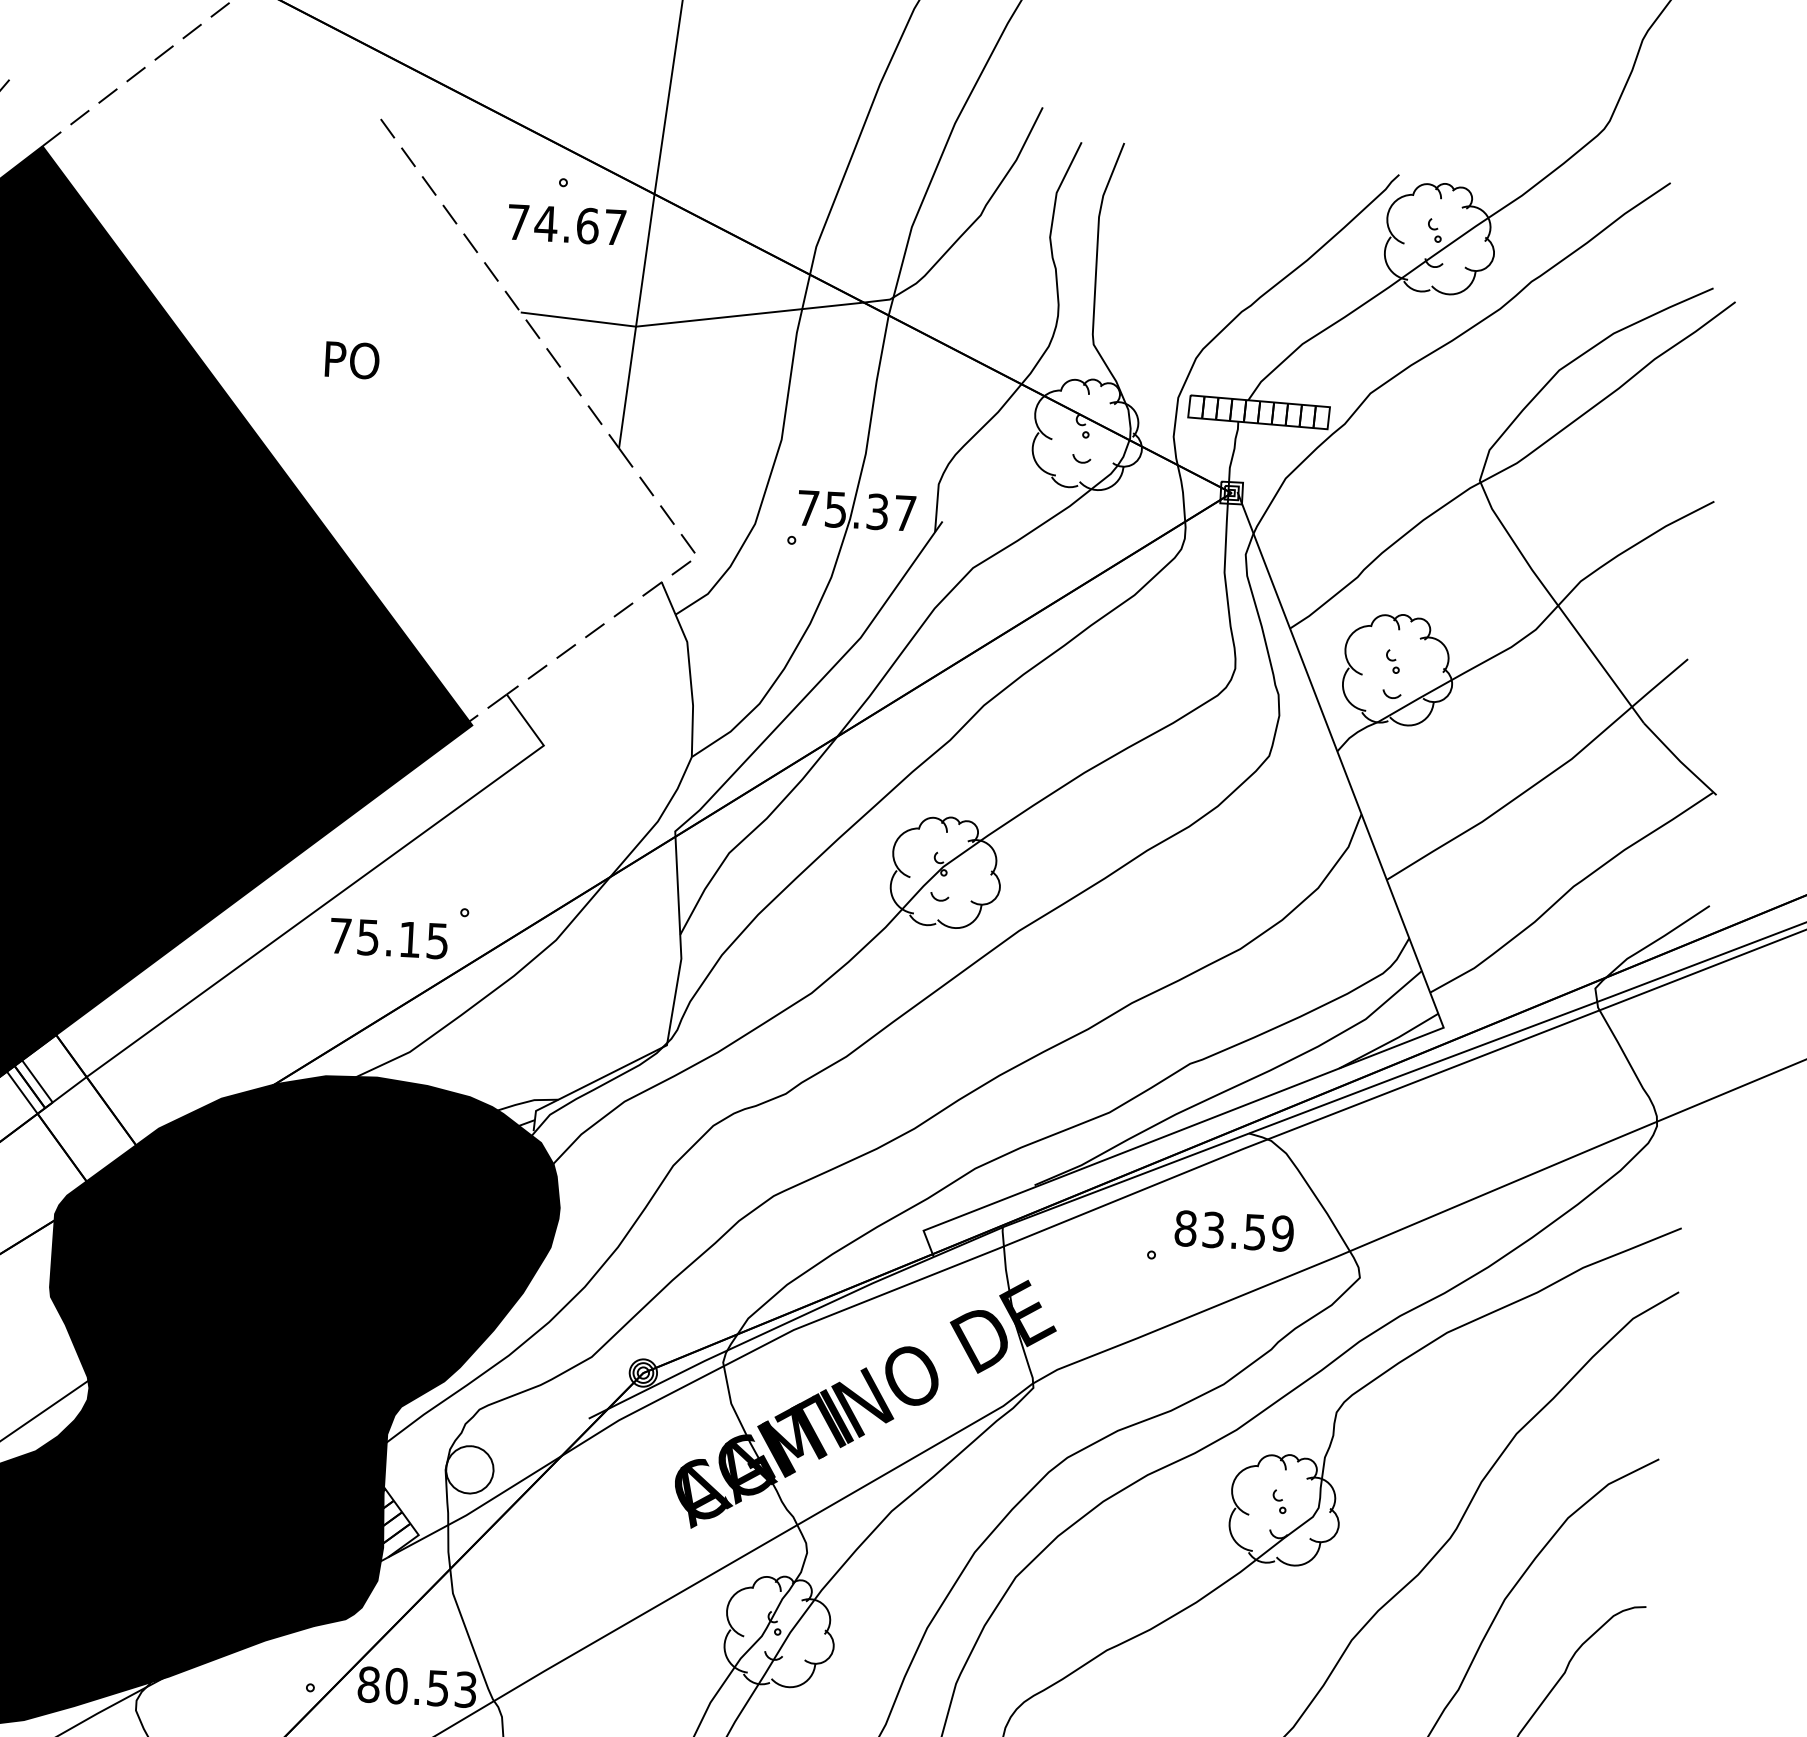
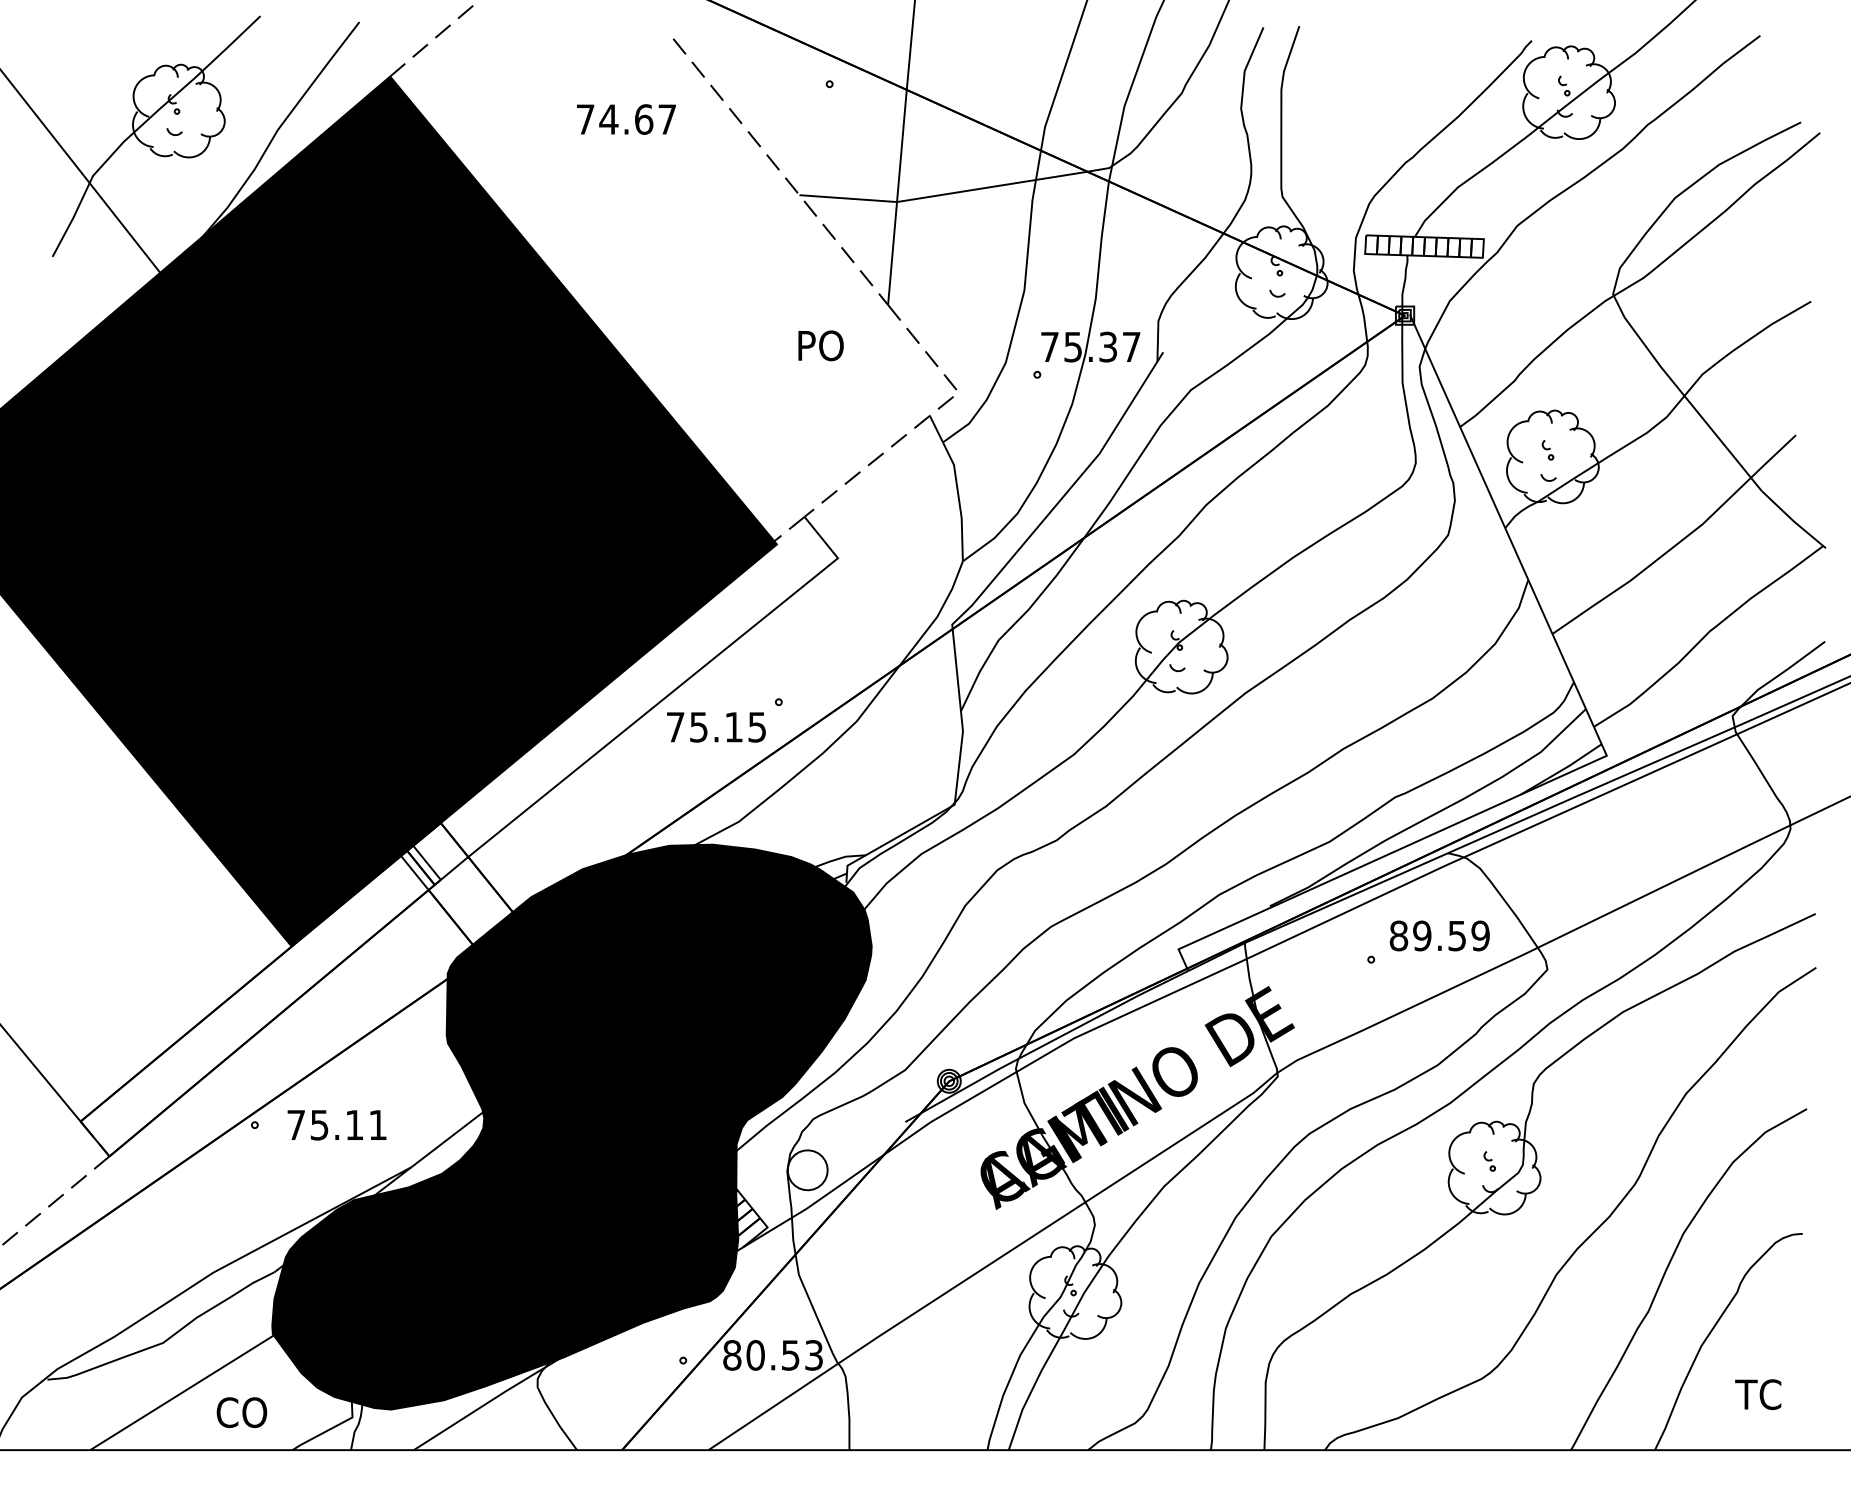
text: (566, 224) -> (626, 119), moved
text: (351, 359) -> (820, 345), moved
text: (1213, 1229) -> (1422, 935), 83.59 -> 89.59

